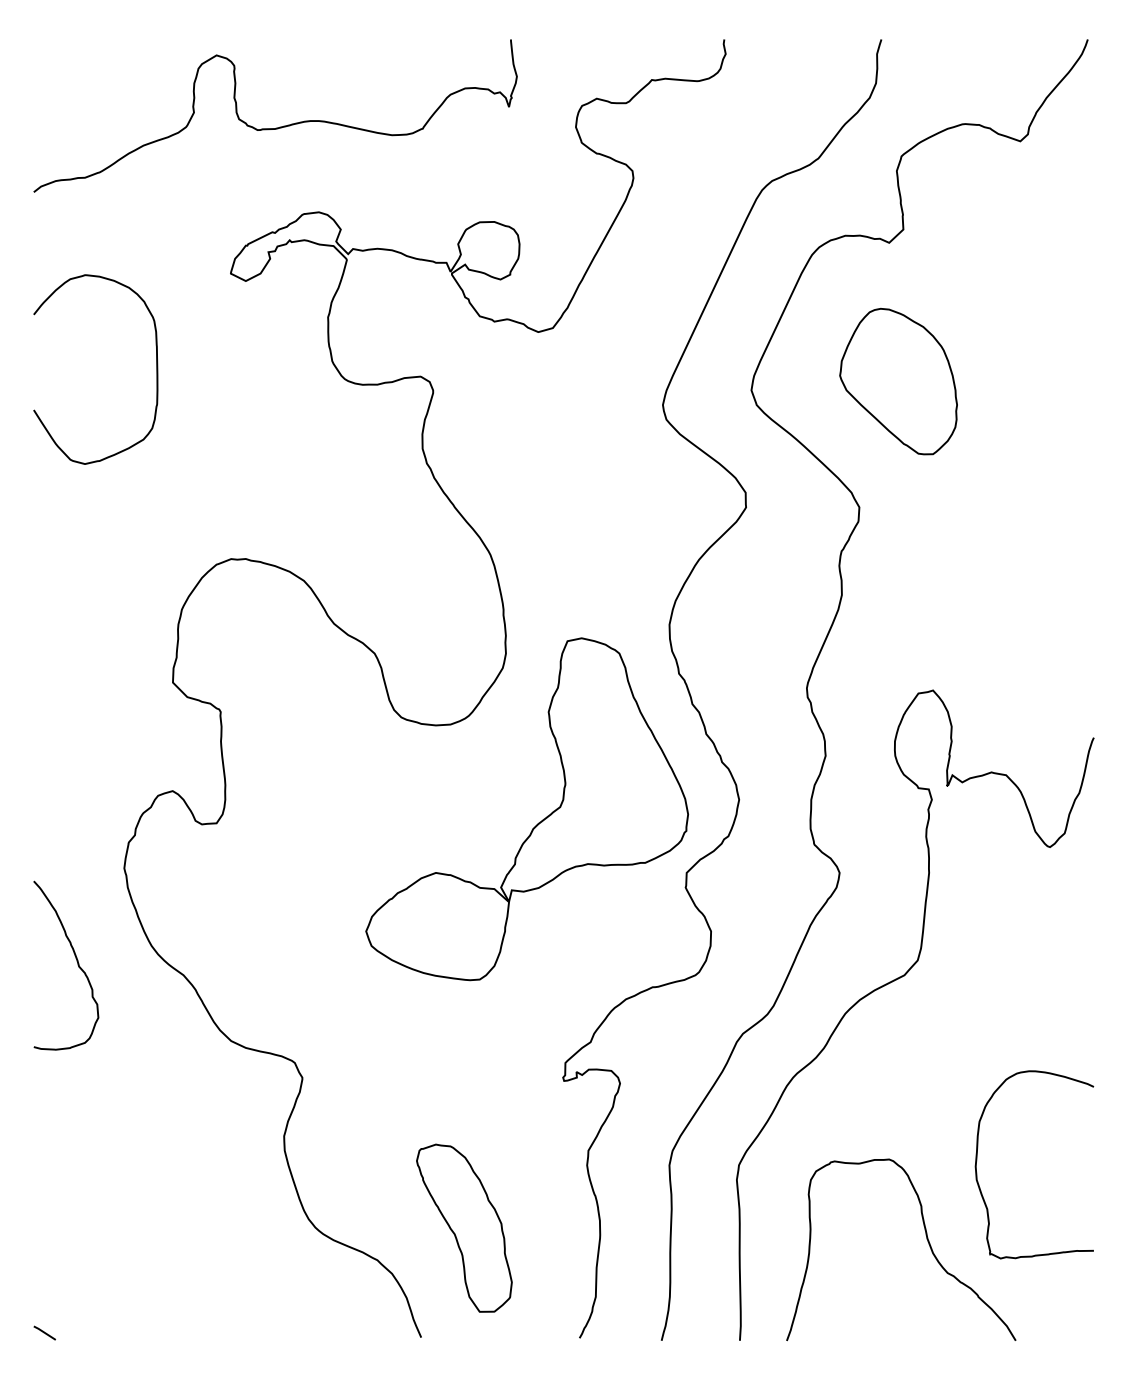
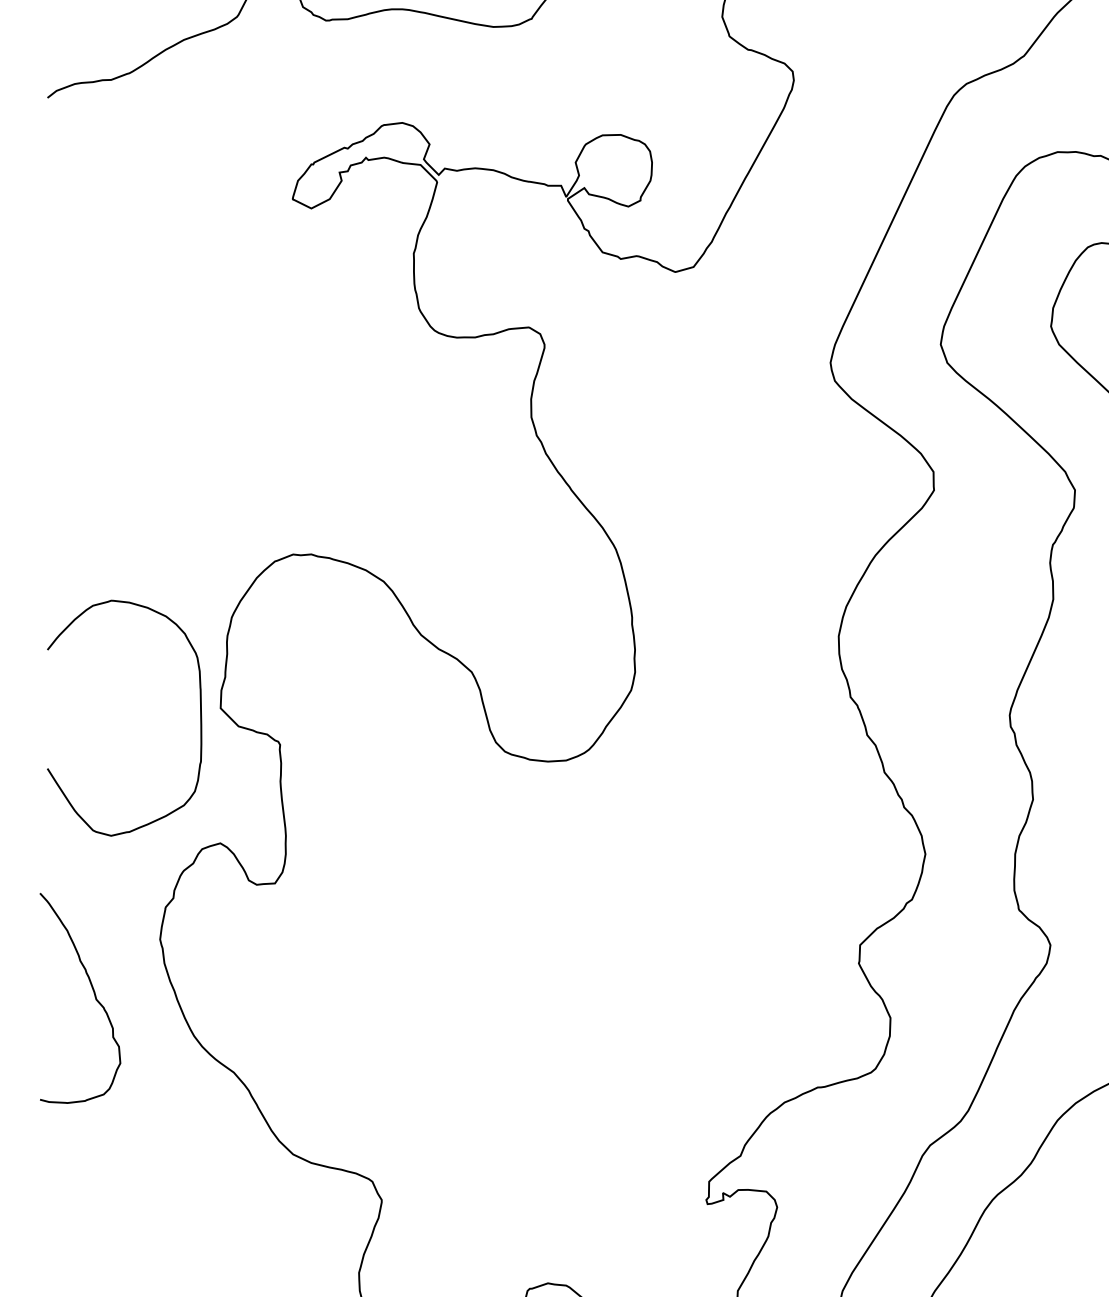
curve: (156, 369) -> (200, 718), moved
part: (538, 822) -> (675, 882), removed
curve: (76, 961) -> (93, 993), moved

